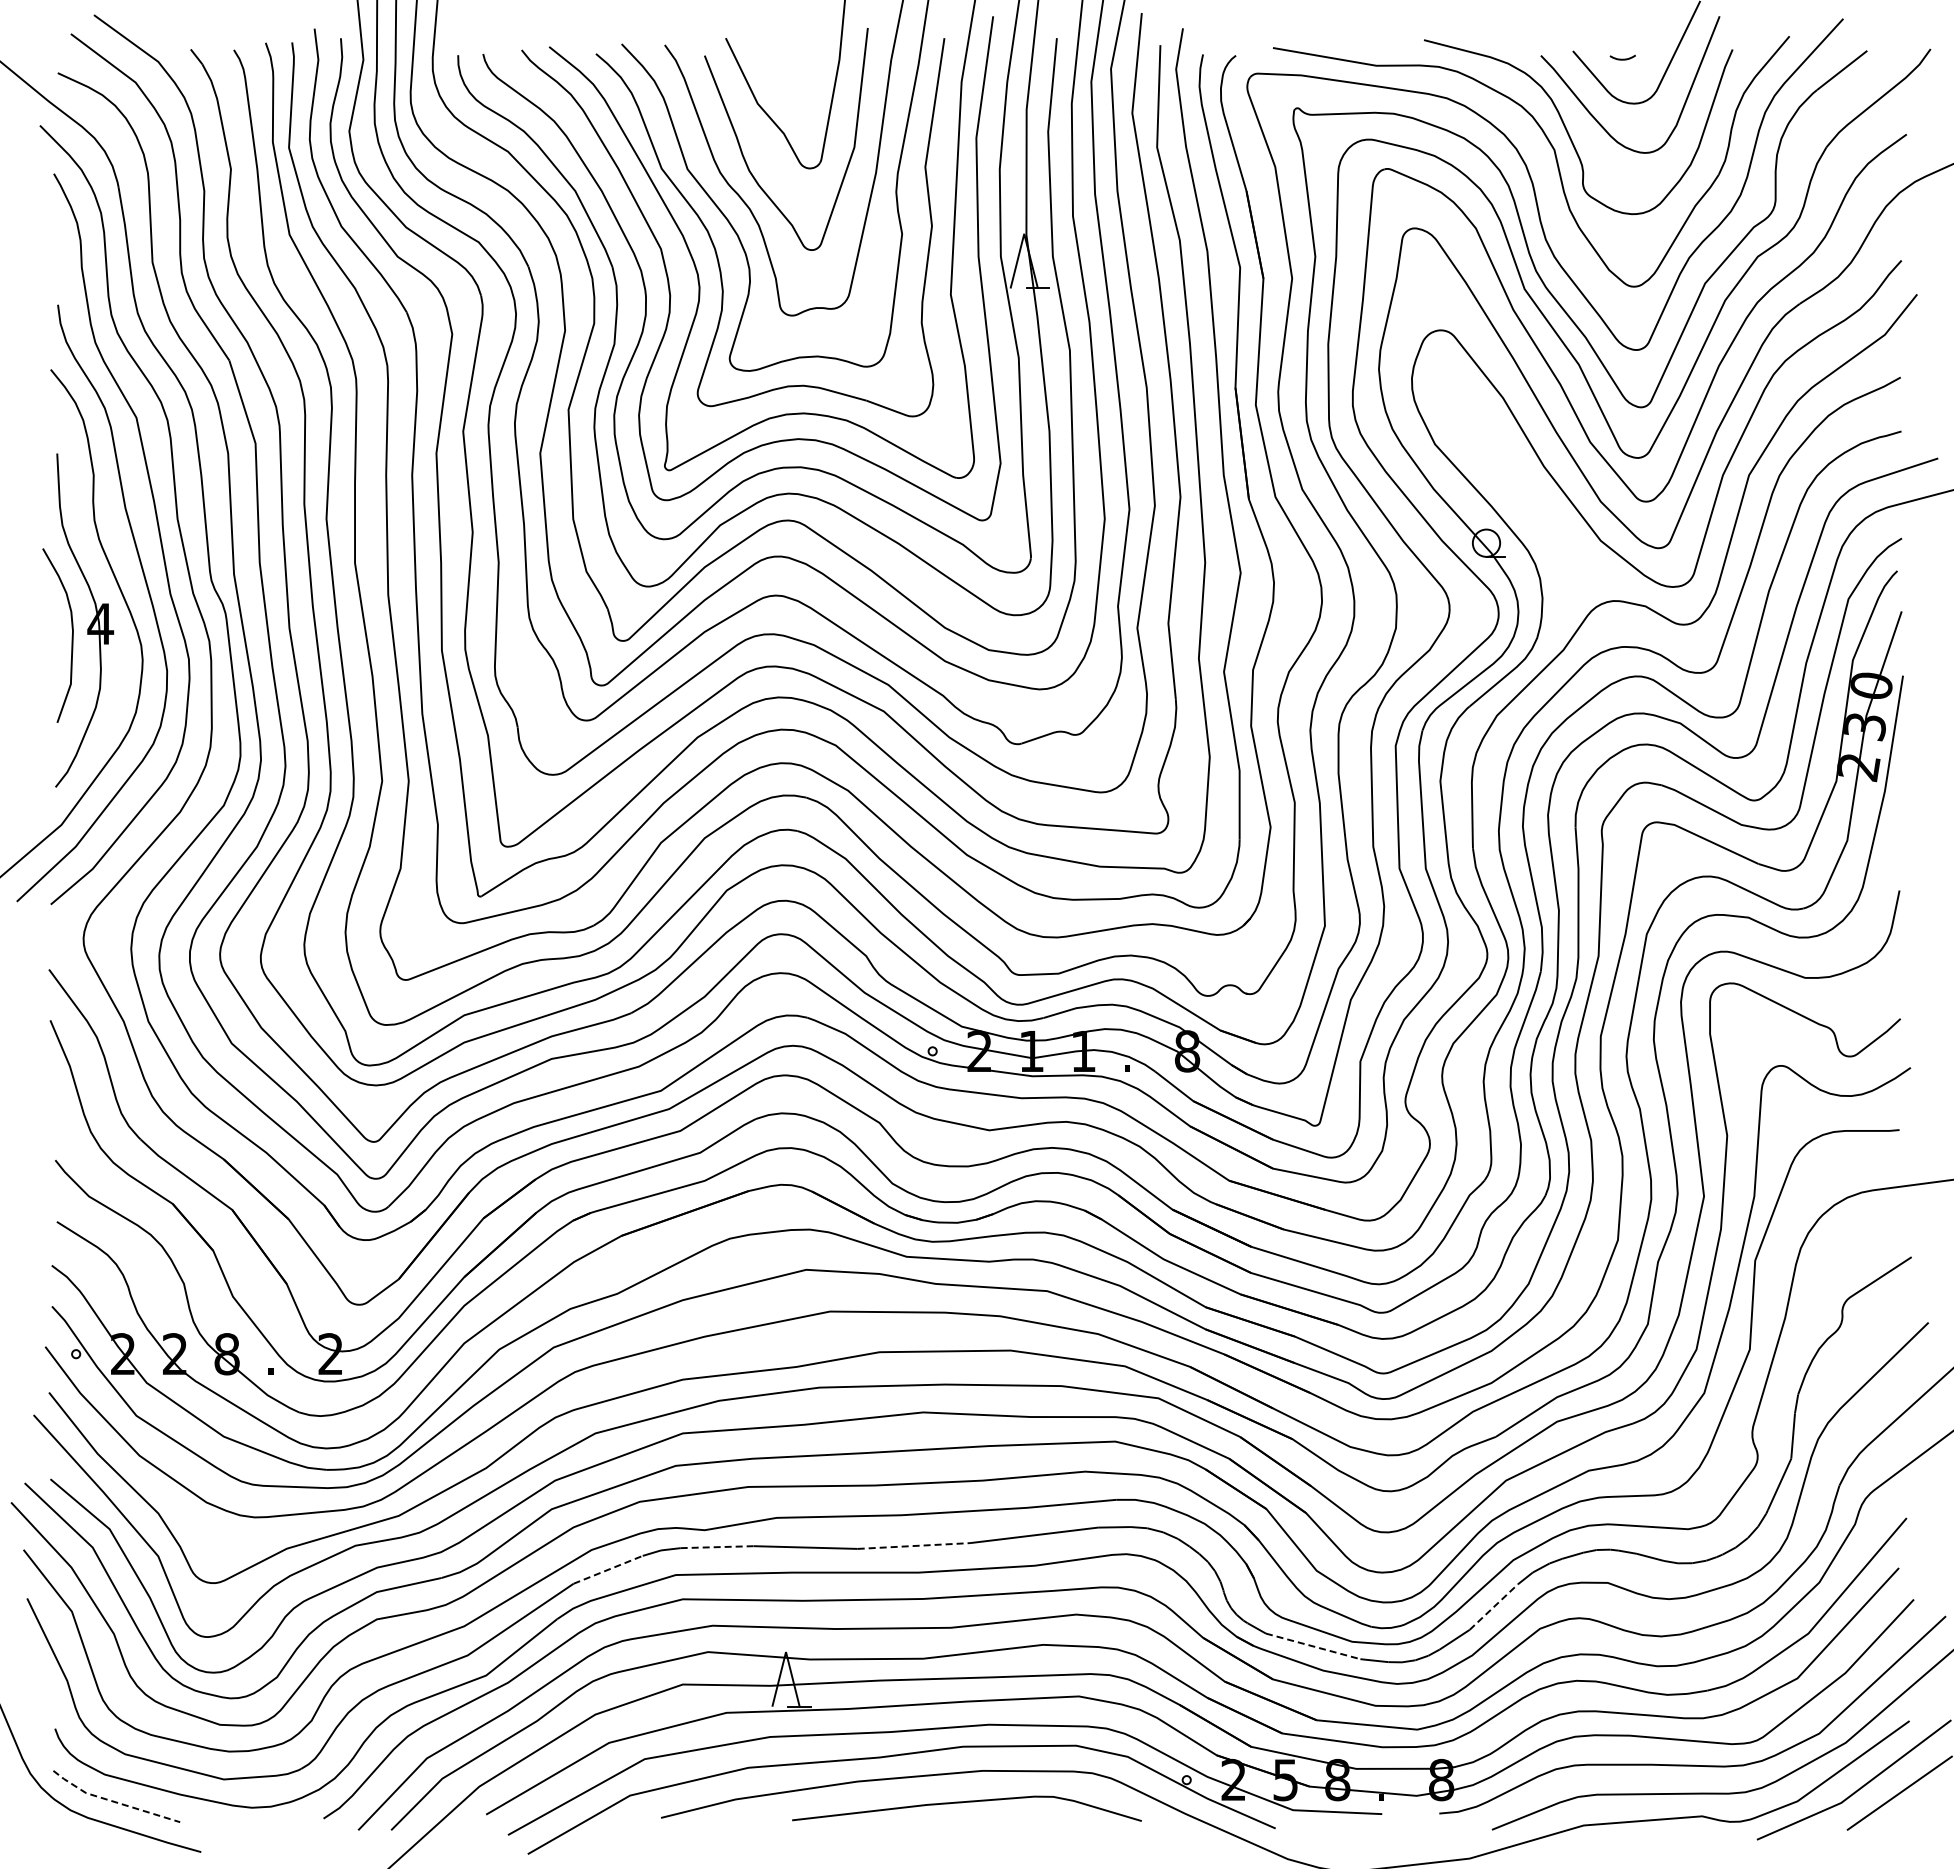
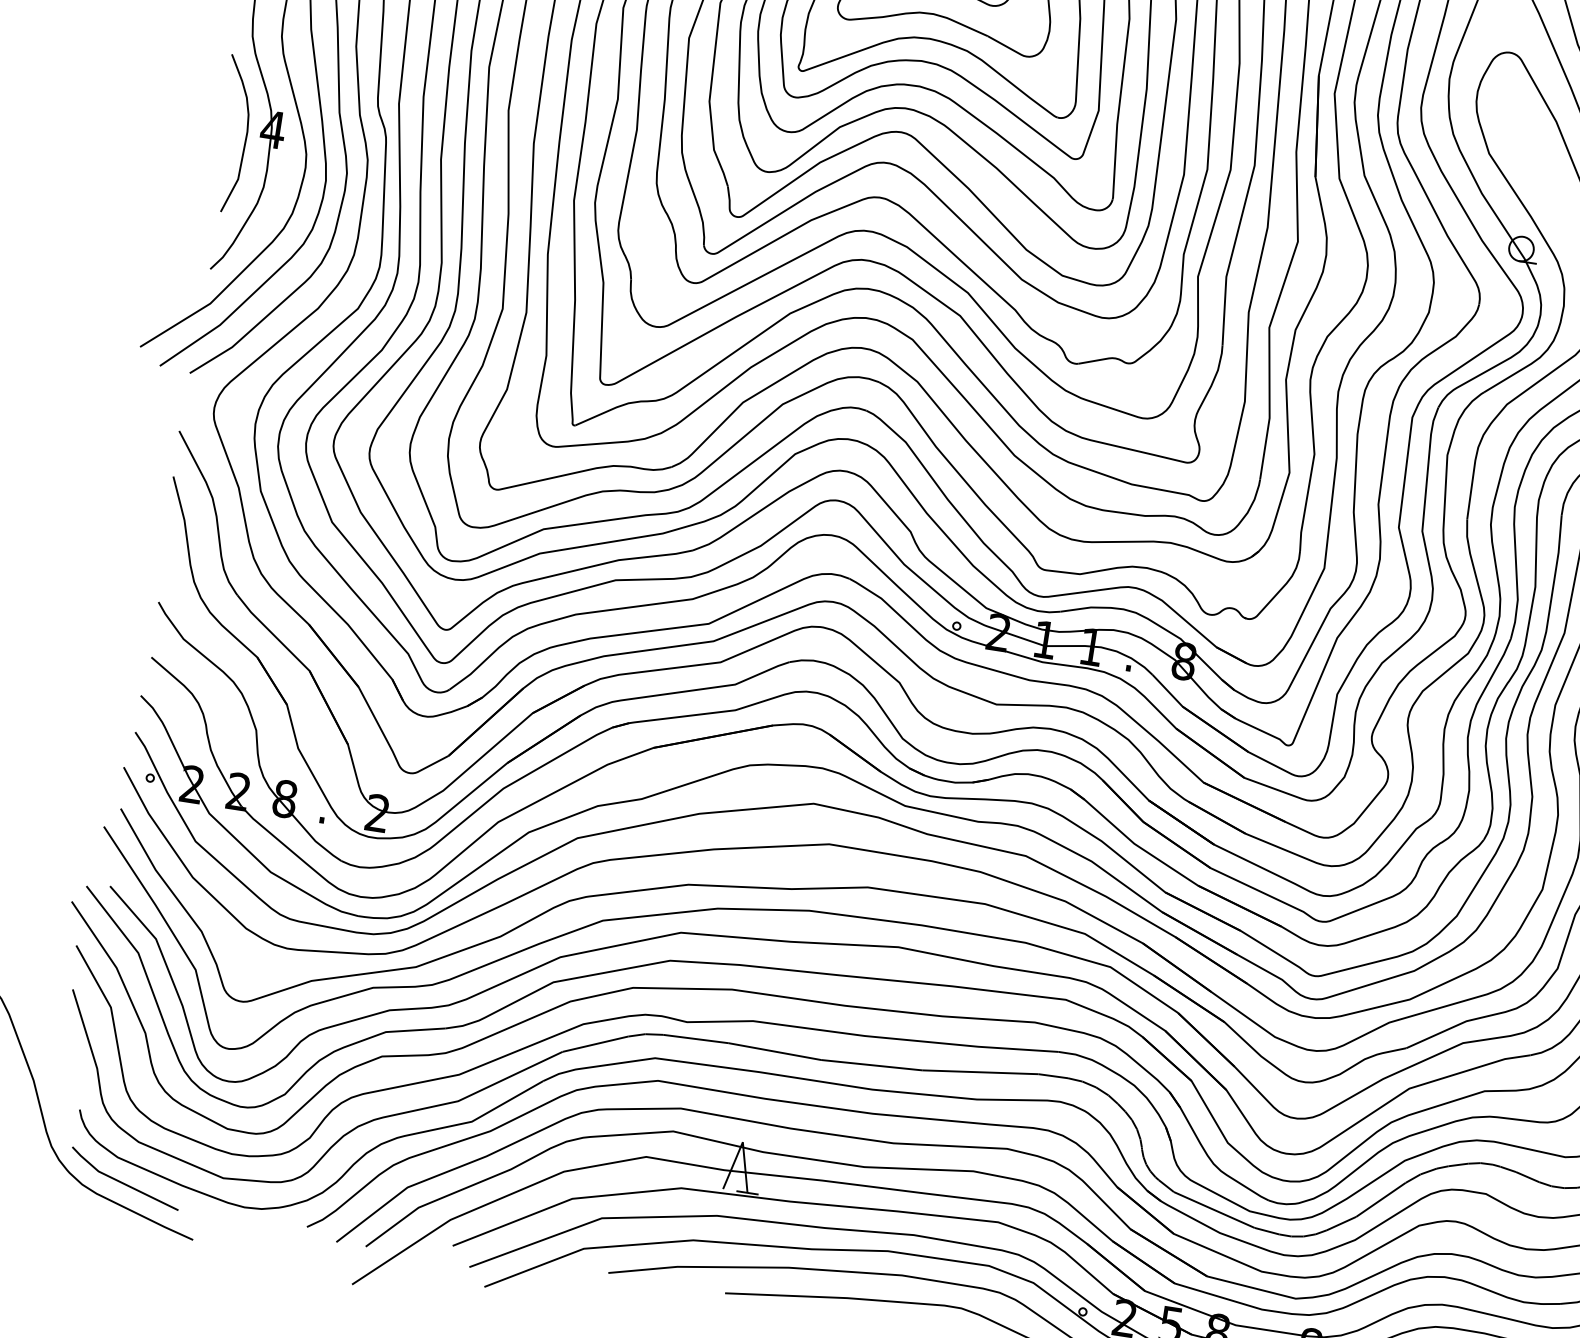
line: (914, 1545) -> (872, 1064), dashed -> solid
line: (717, 1547) -> (696, 1039), dashed -> solid
line: (608, 1569) -> (595, 1043), dashed -> solid
line: (1494, 1606) -> (1381, 1199), dashed -> solid
line: (1313, 1646) -> (1214, 1210), dashed -> solid
line: (112, 1801) -> (120, 1182), dashed -> solid

